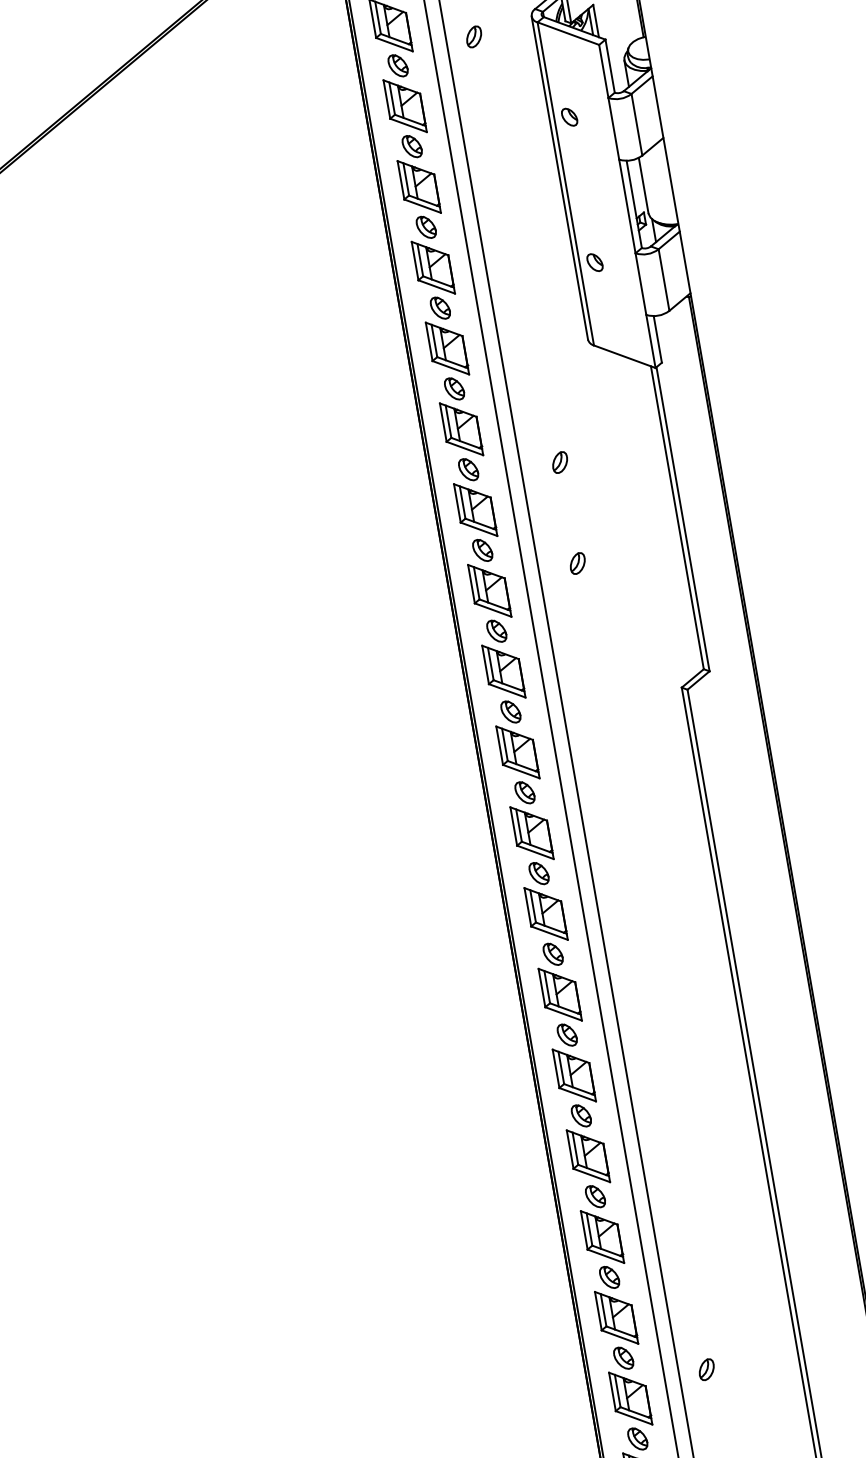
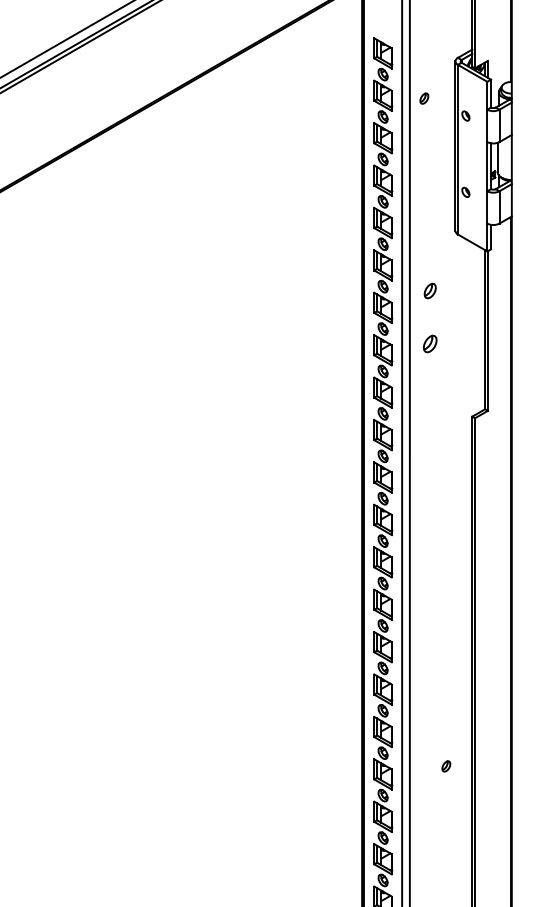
part: (474, 36) -> (424, 98), moved
part: (560, 463) -> (430, 291), size x1.4
part: (578, 564) -> (430, 344), size x1.6
part: (707, 1369) -> (446, 766), moved

